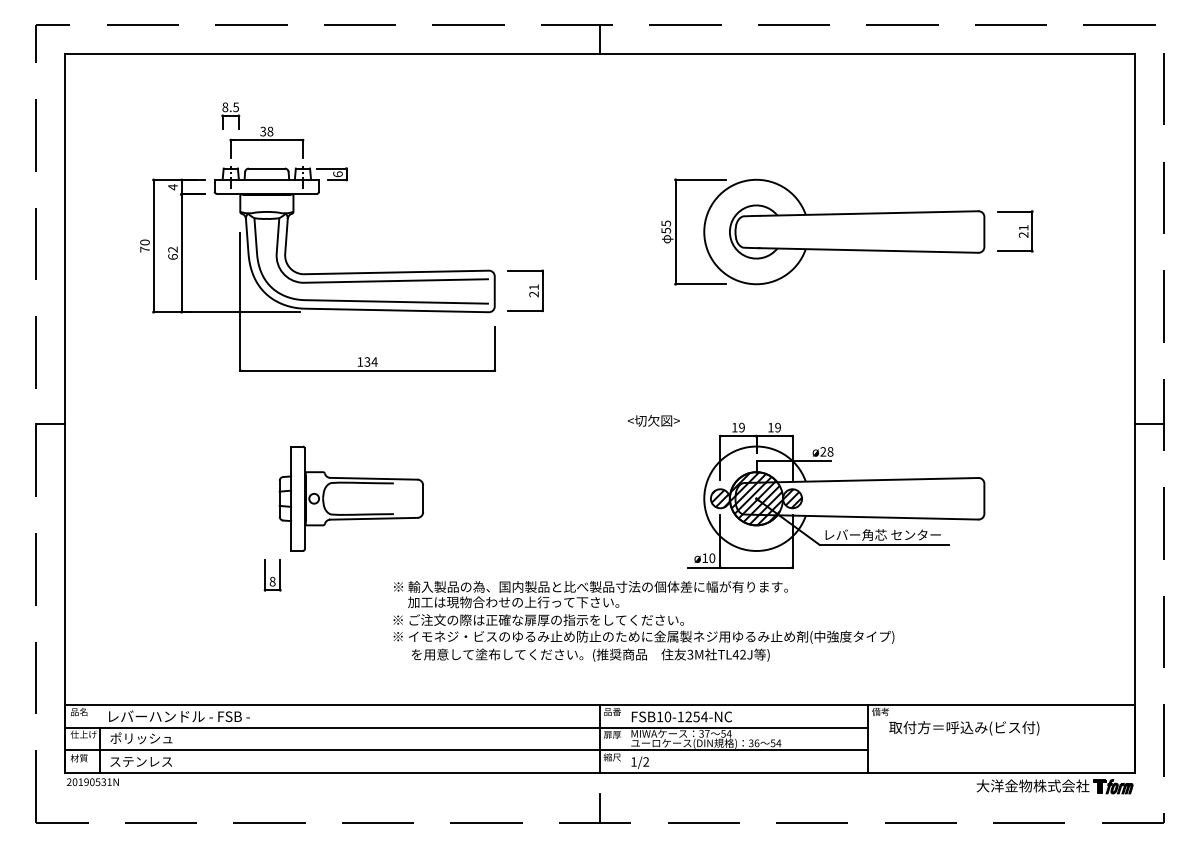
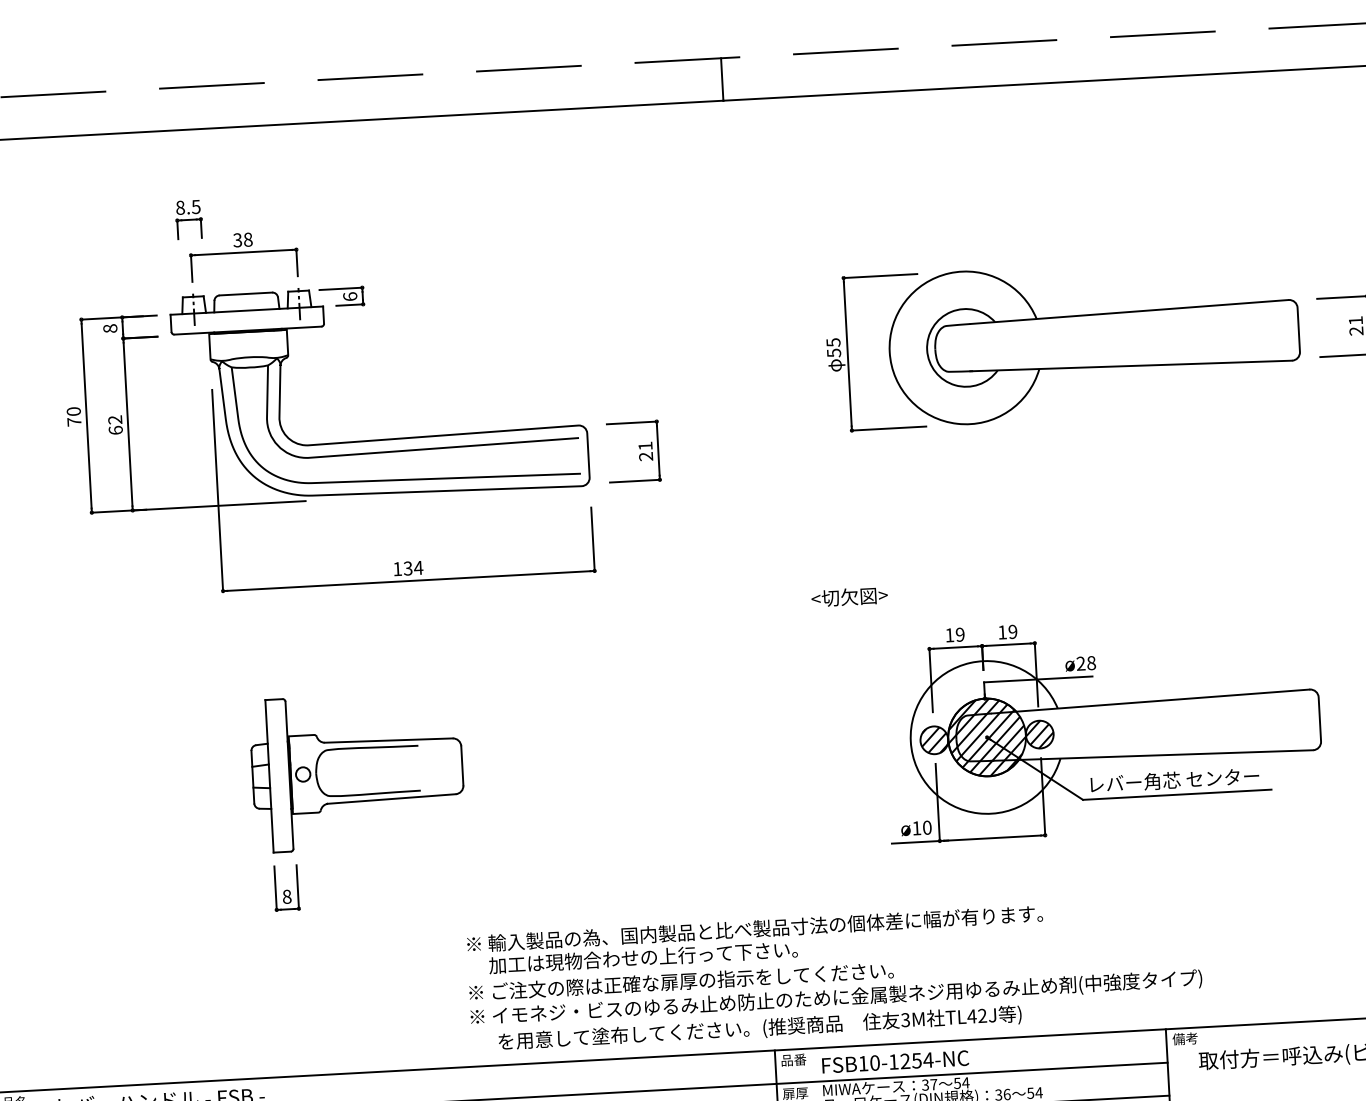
text: (172, 187) -> (109, 329), 4 -> 8
text: (653, 420) -> (849, 596), moved
part: (350, 498) -> (356, 771), moved
text: (643, 621) -> (834, 975), moved

